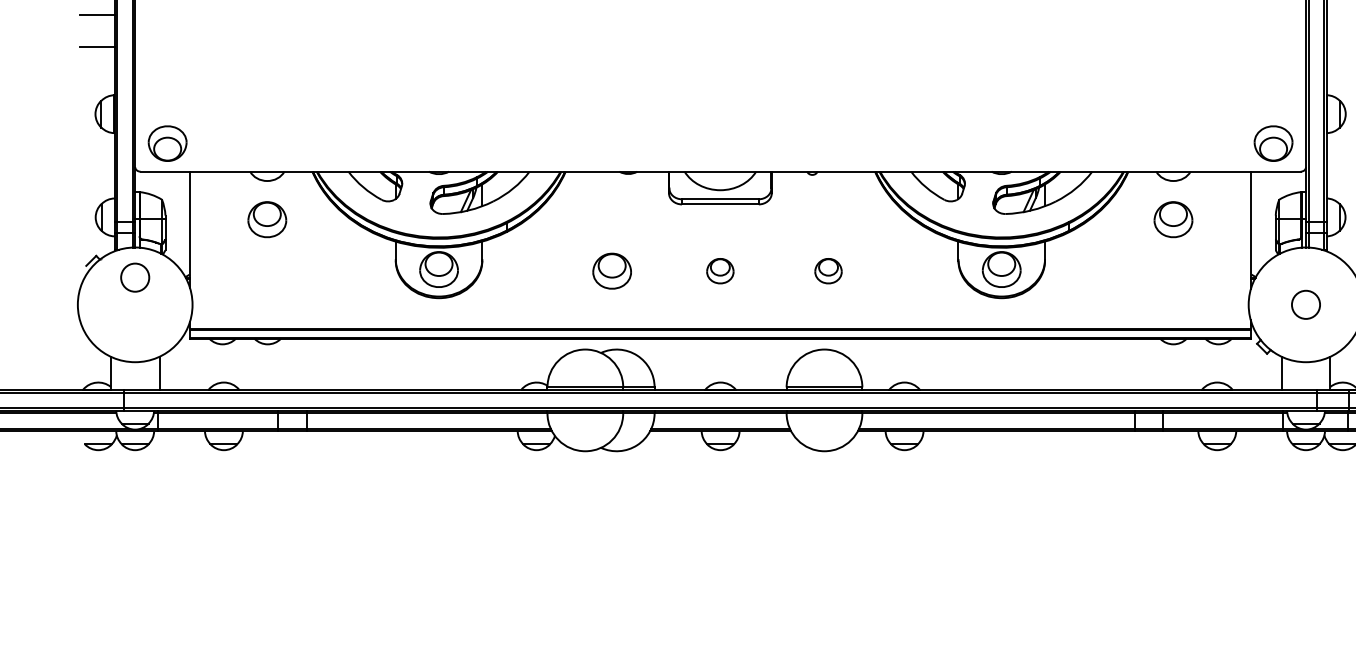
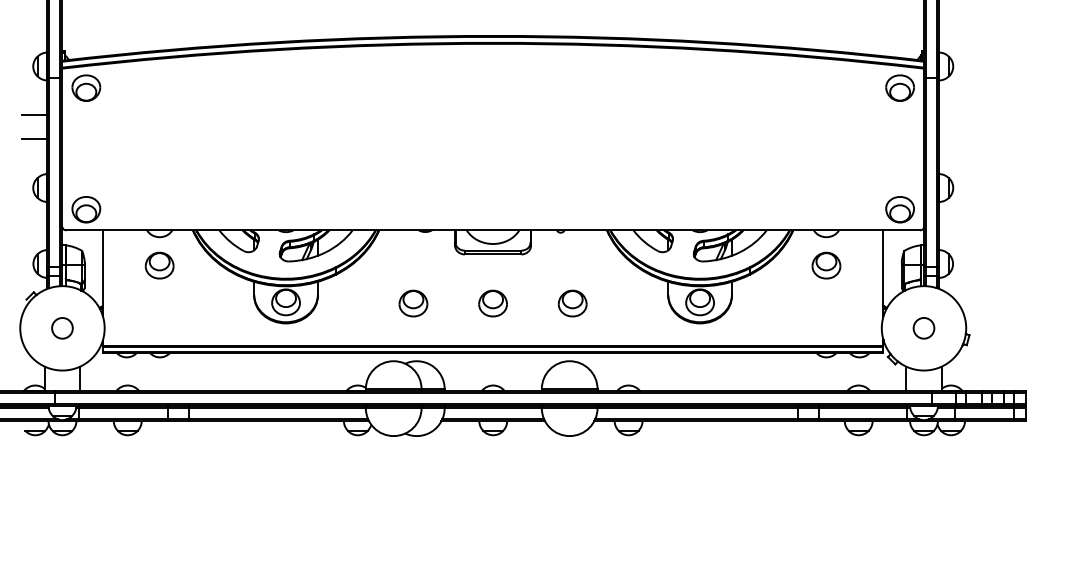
part: (719, 271) -> (492, 303), size x1.43
part: (828, 271) -> (572, 303), size x1.43
circle: (135, 277) -> (62, 328), moved

